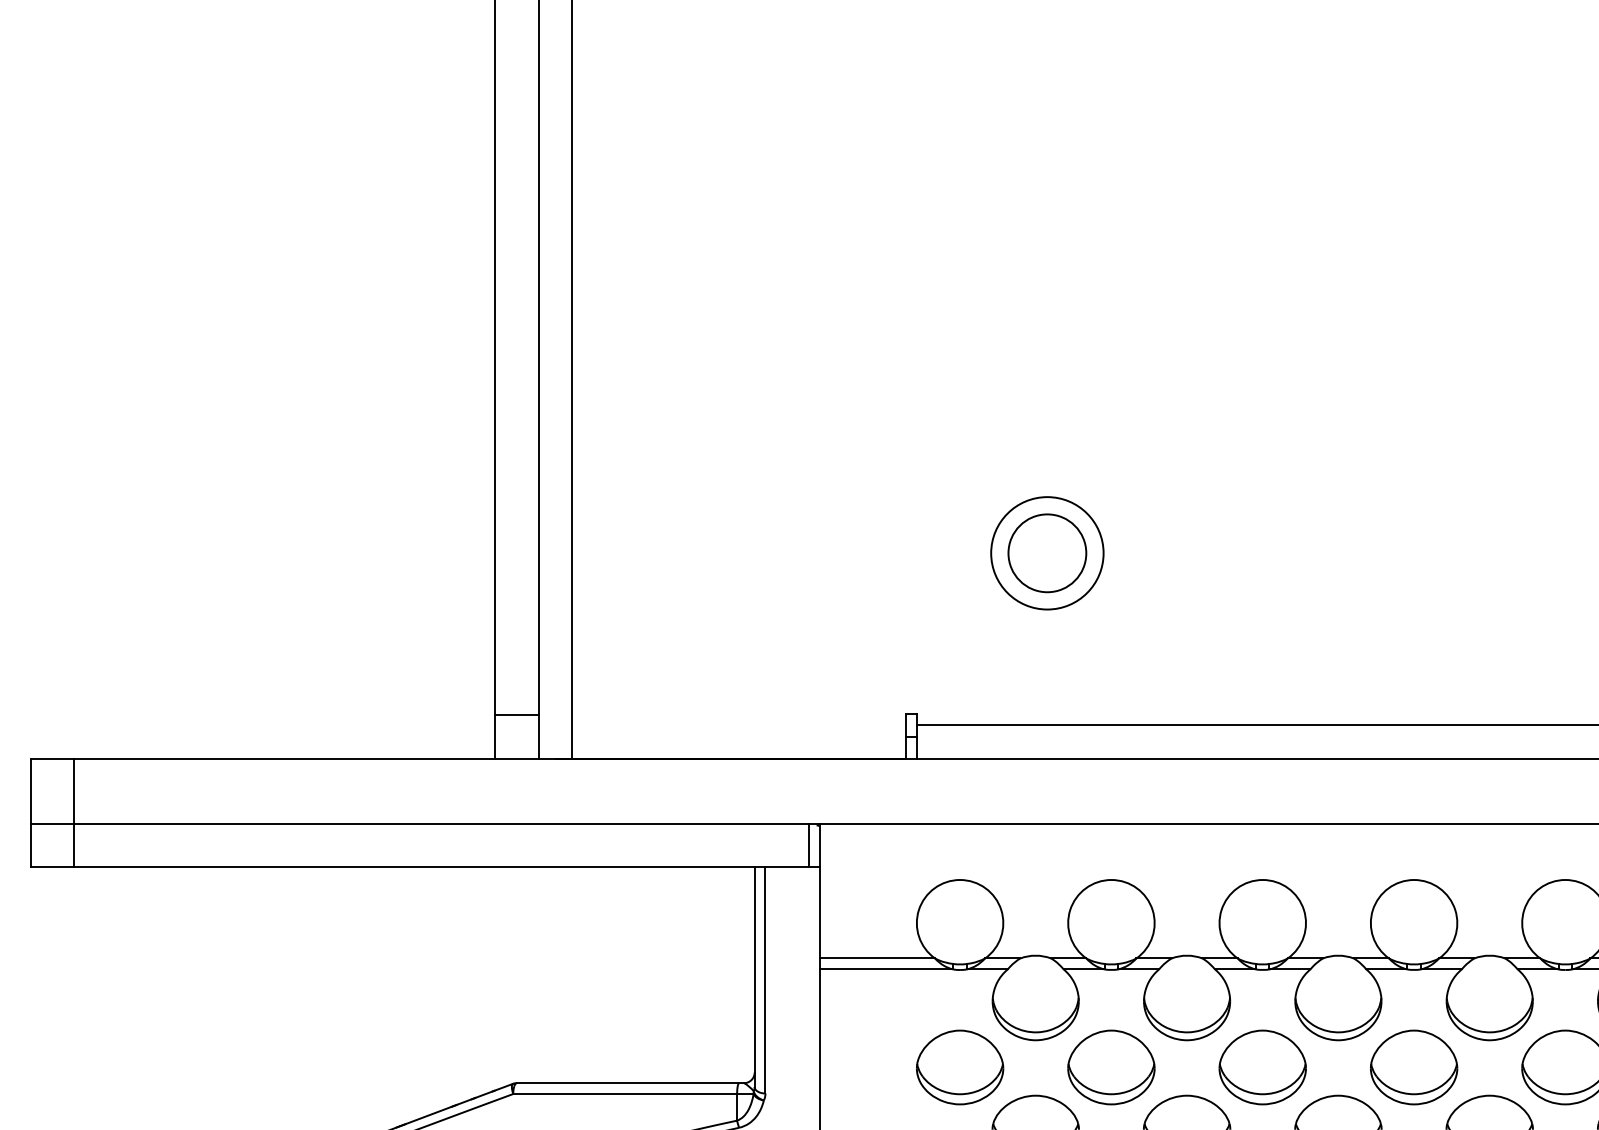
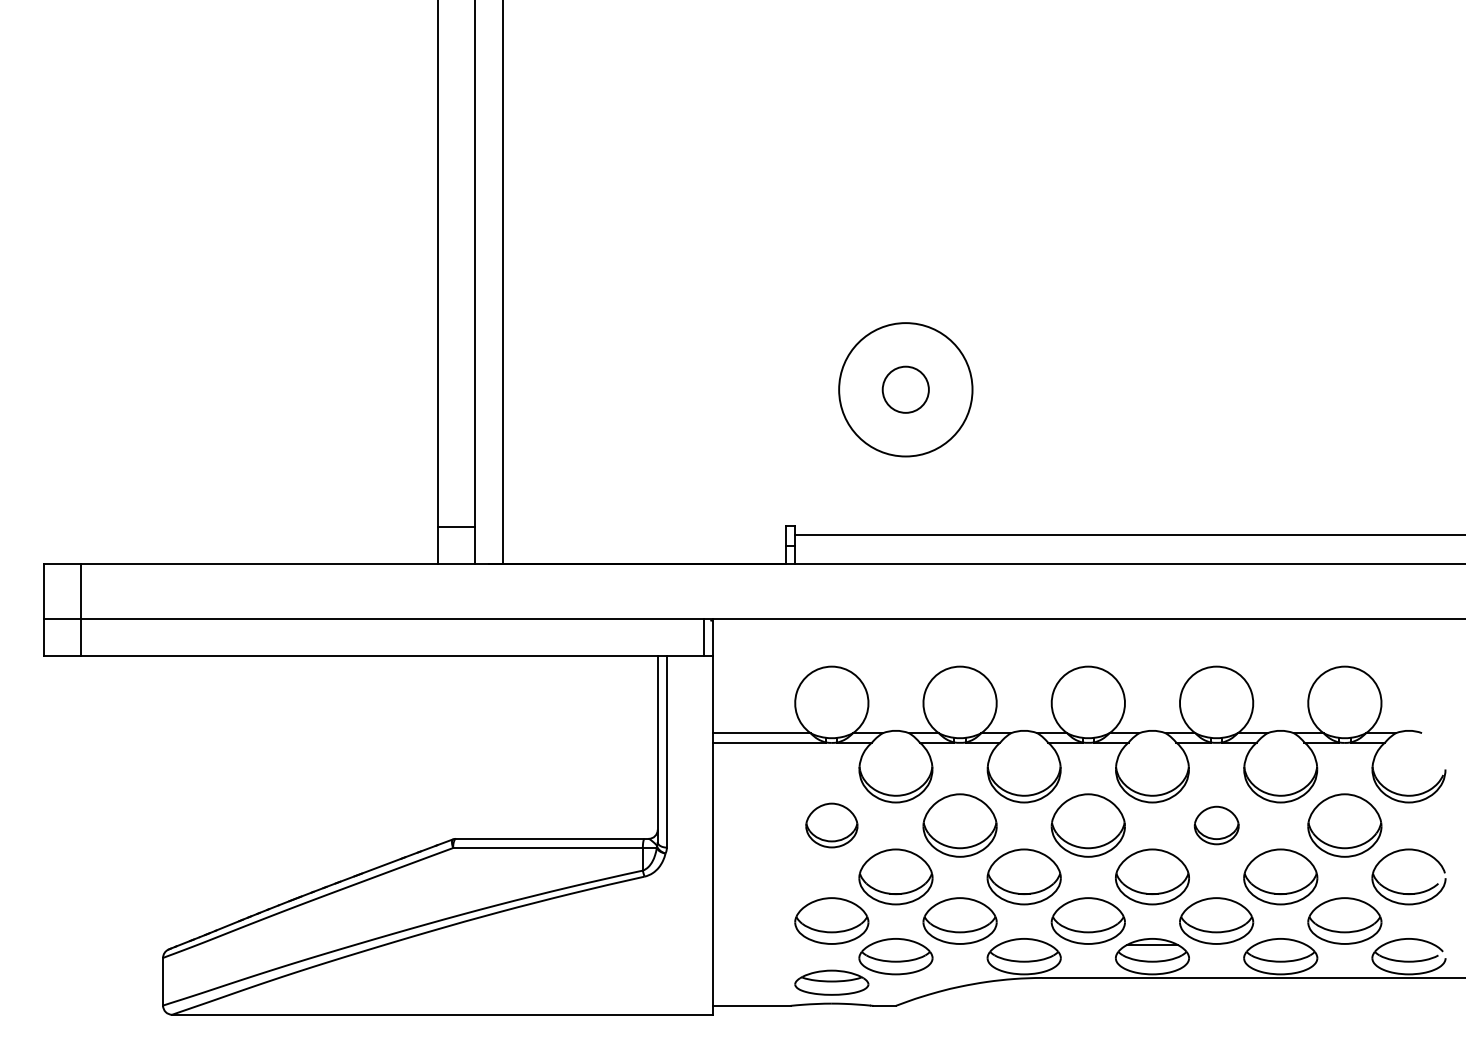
circle: (1047, 552) -> (905, 389), size x0.7
circle: (1047, 552) -> (905, 389), size x1.4
part: (959, 1067) -> (831, 825), size x0.7
part: (1413, 1067) -> (1216, 825), size x0.6

